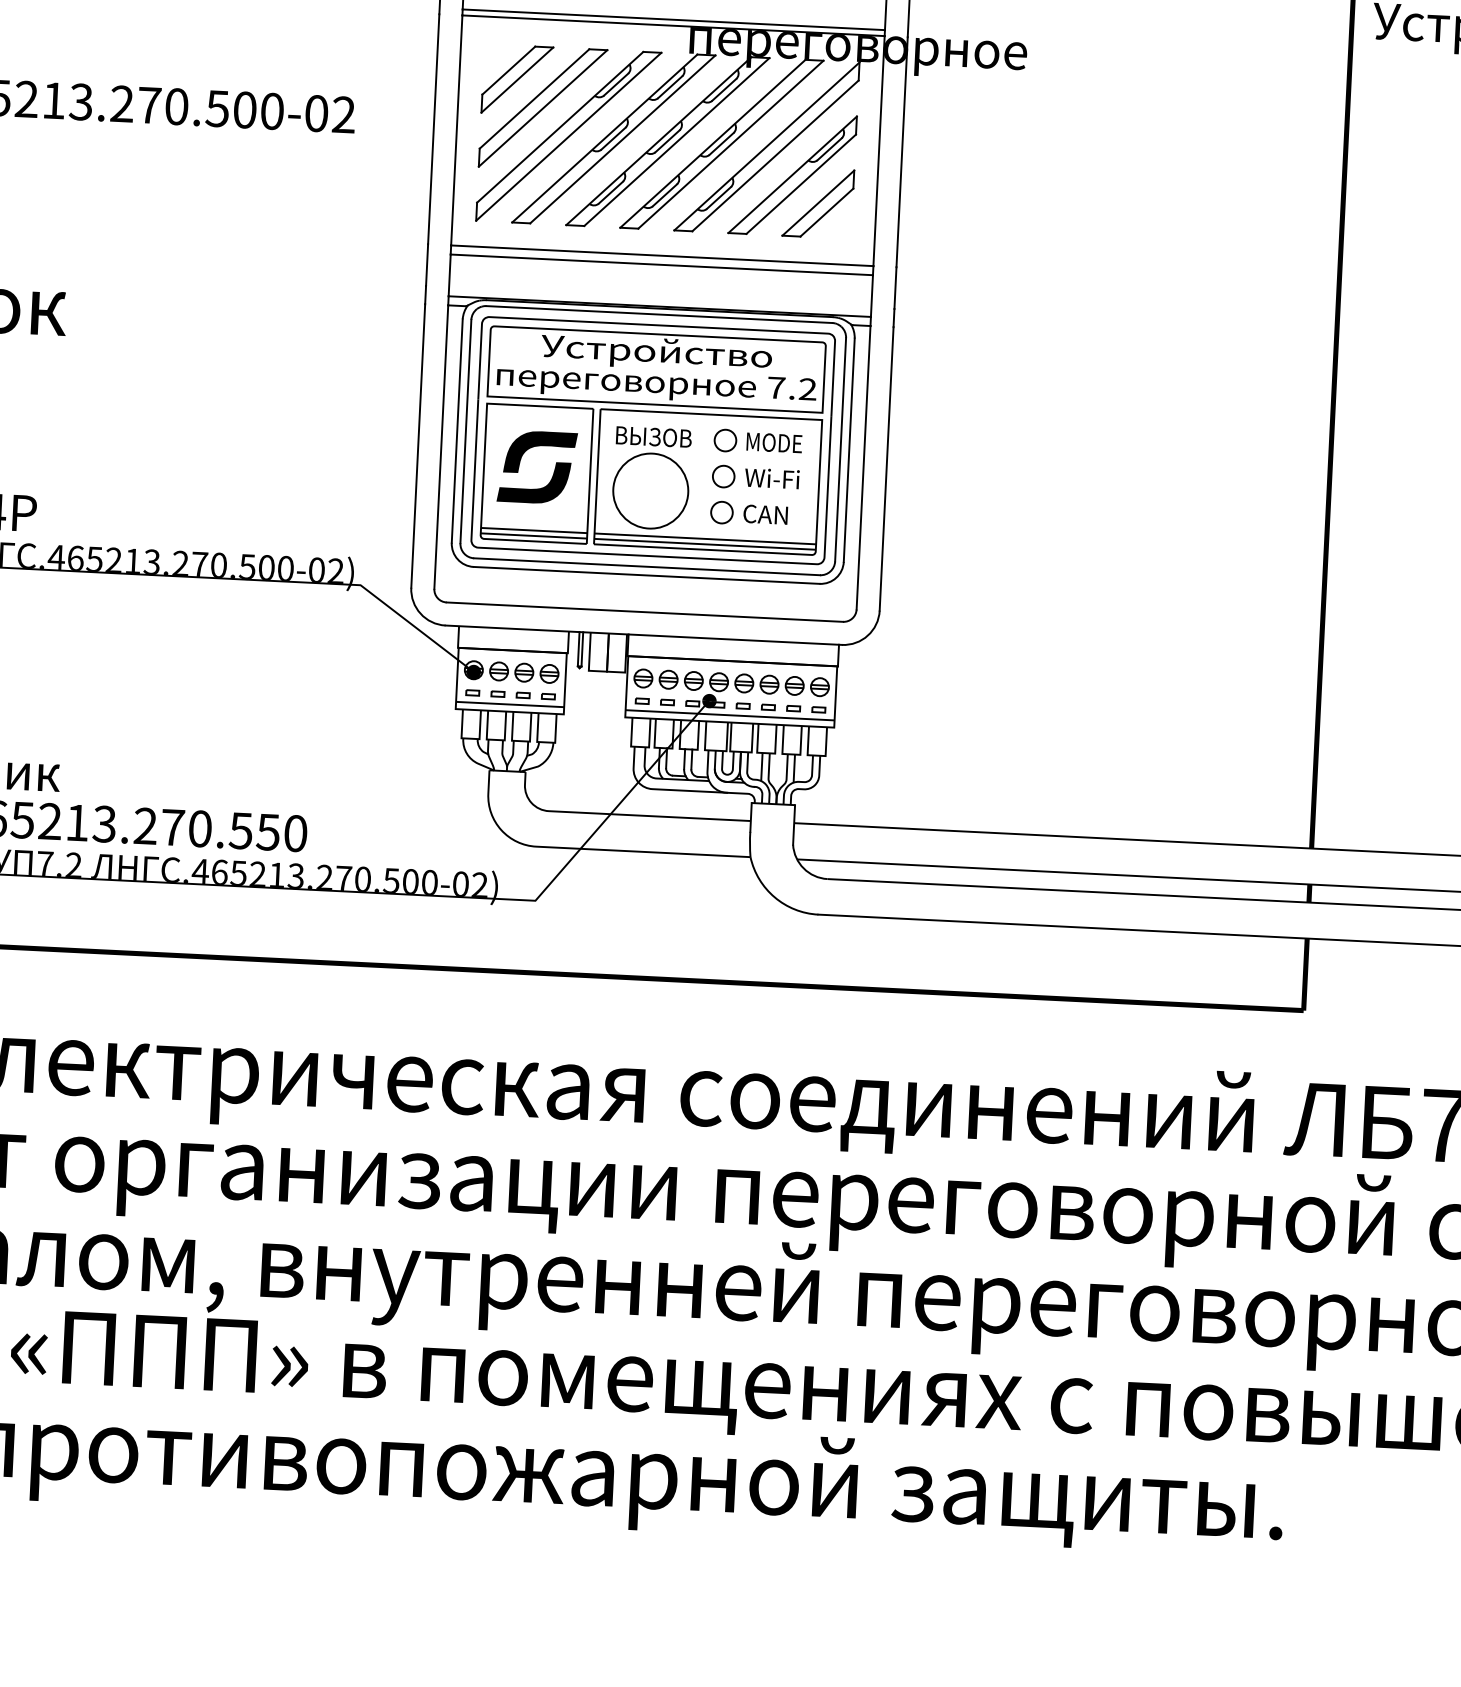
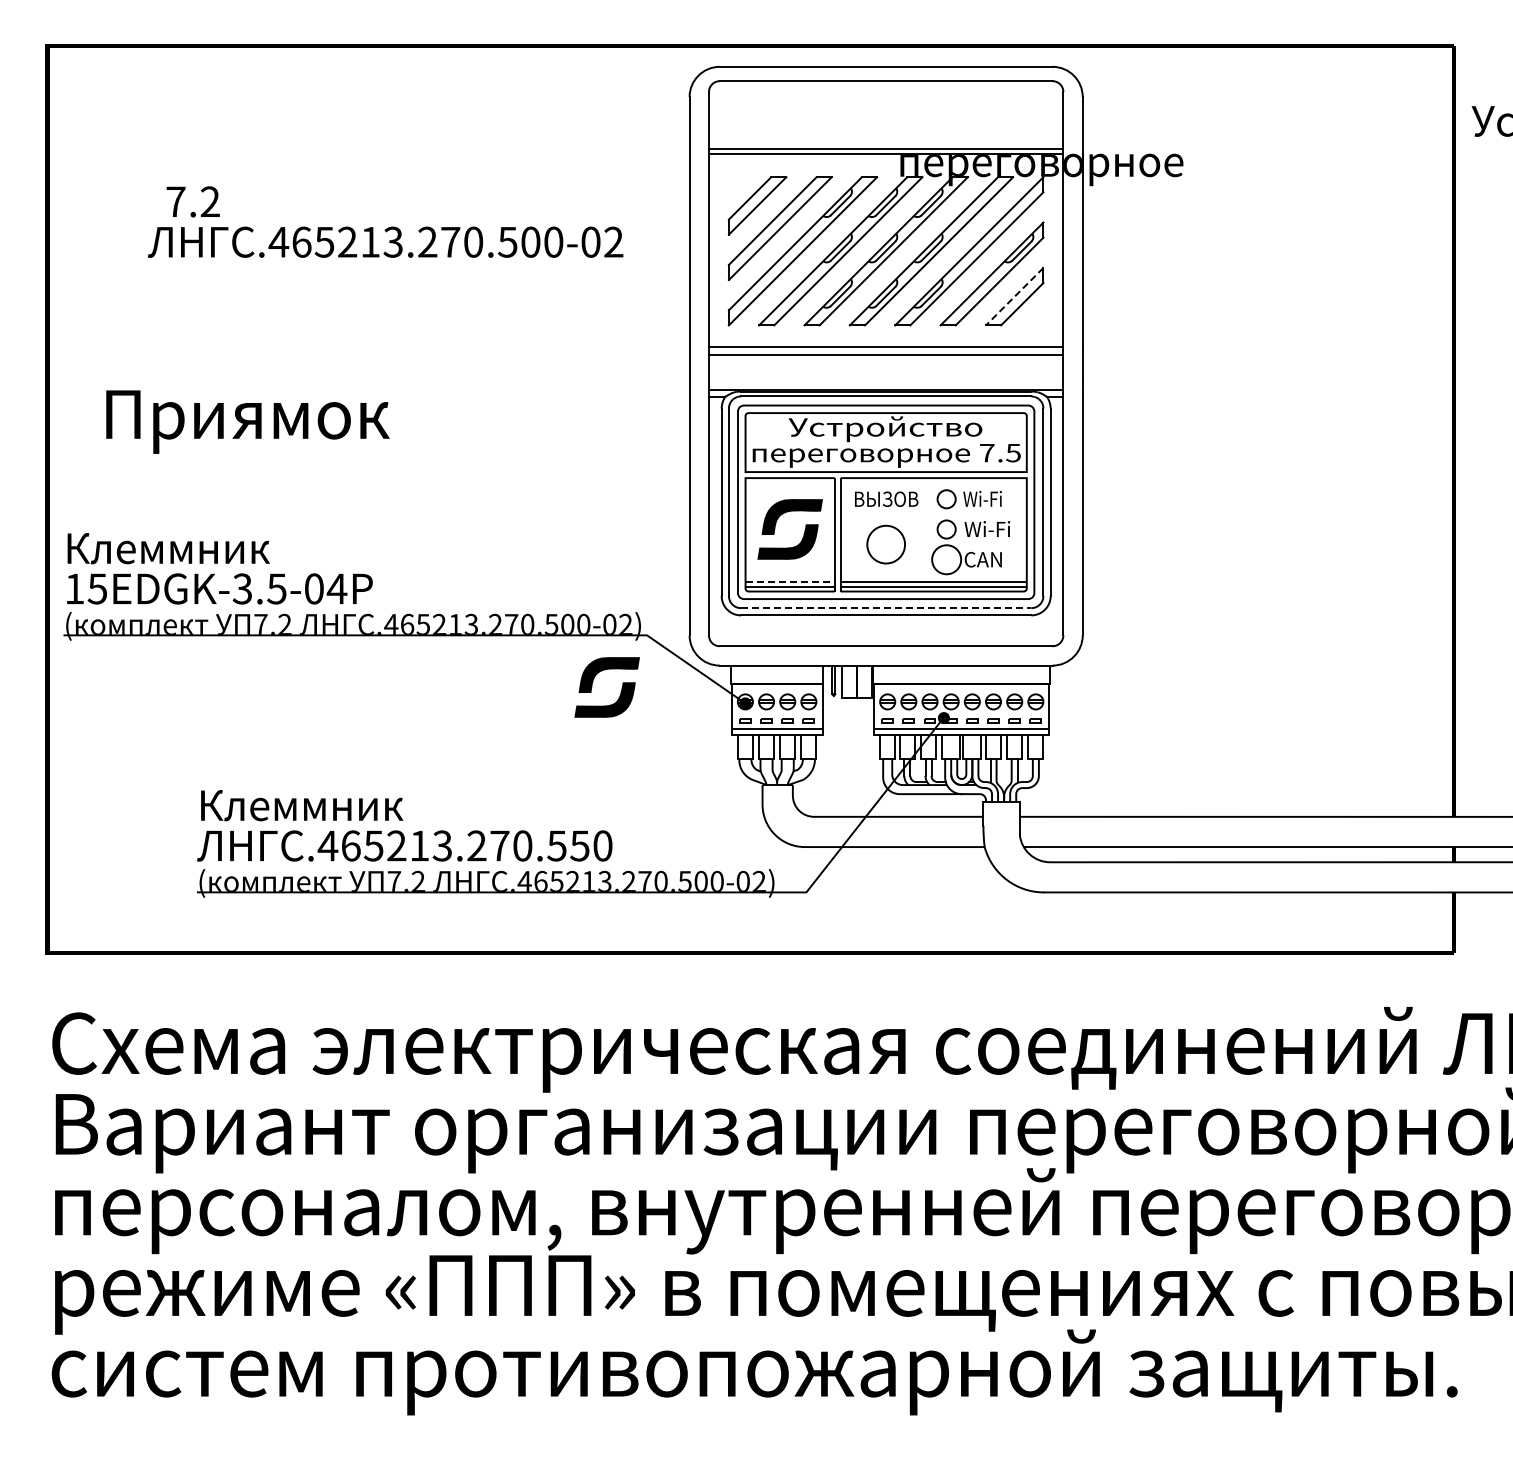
line: (818, 202) -> (1014, 296), solid -> dashed
text: (807, 388) -> (1013, 452), 7.2 -> 7.5
text: (772, 441) -> (986, 498), MODE -> Wi-Fi
circle: (649, 490) -> (885, 544), size x0.6
circle: (721, 512) -> (946, 559), size x1.6
line: (534, 530) -> (790, 582), solid -> dashed
line: (647, 567) -> (886, 608), solid -> dashed
part: (292, 644) -> (592, 687), added

